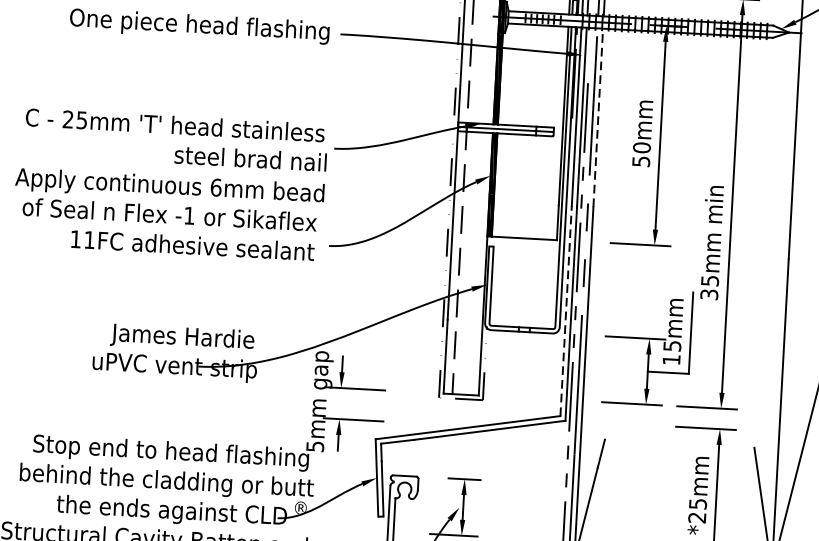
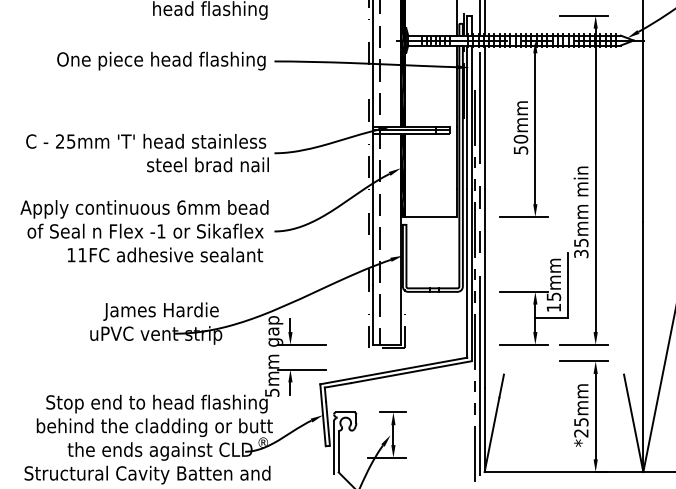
line: (598, 118) -> (484, 117), dashed -> solid
text: (168, 214) -> (144, 231), moved
line: (566, 310) -> (467, 272), dashed -> solid

